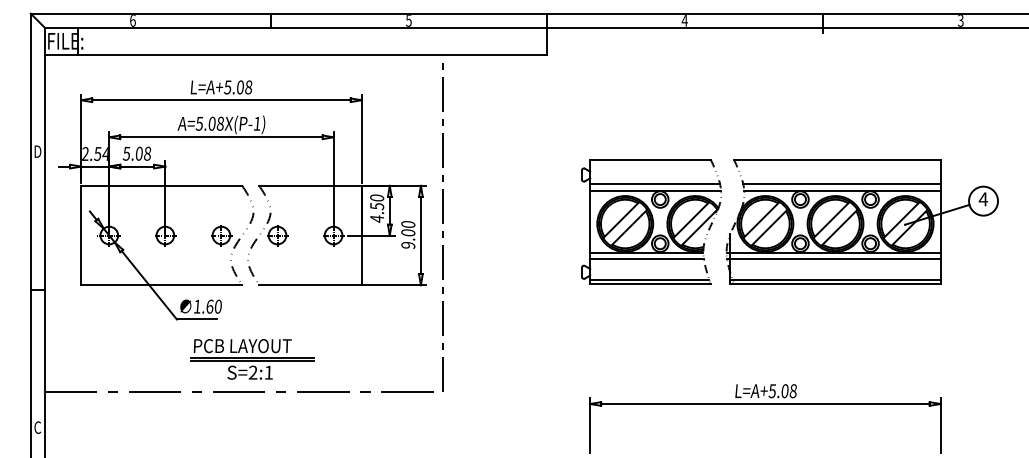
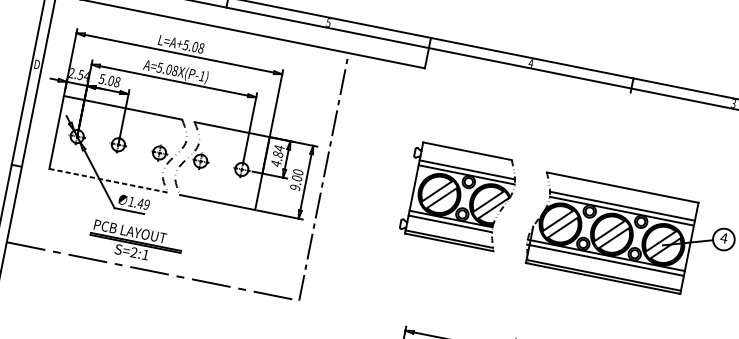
text: (377, 202) -> (278, 151), 4.50 -> 4.84
part: (651, 221) -> (459, 196), moved
line: (161, 285) -> (108, 180), solid -> dashed
text: (213, 306) -> (143, 203), 1.60 -> 1.49
part: (252, 359) -> (135, 242), moved

